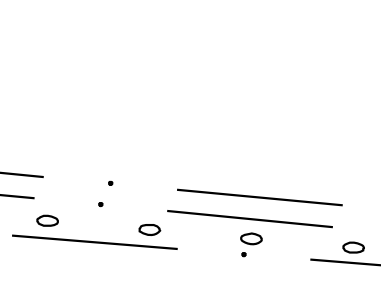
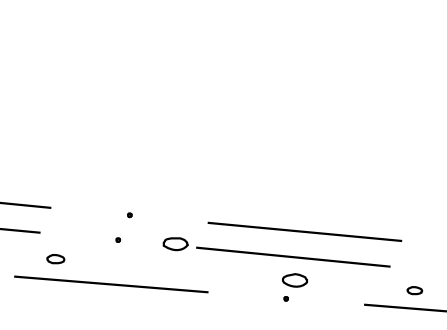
part: (47, 220) -> (55, 258), size x0.7
part: (149, 229) -> (175, 243), moved
part: (353, 247) -> (414, 290), size x0.6

